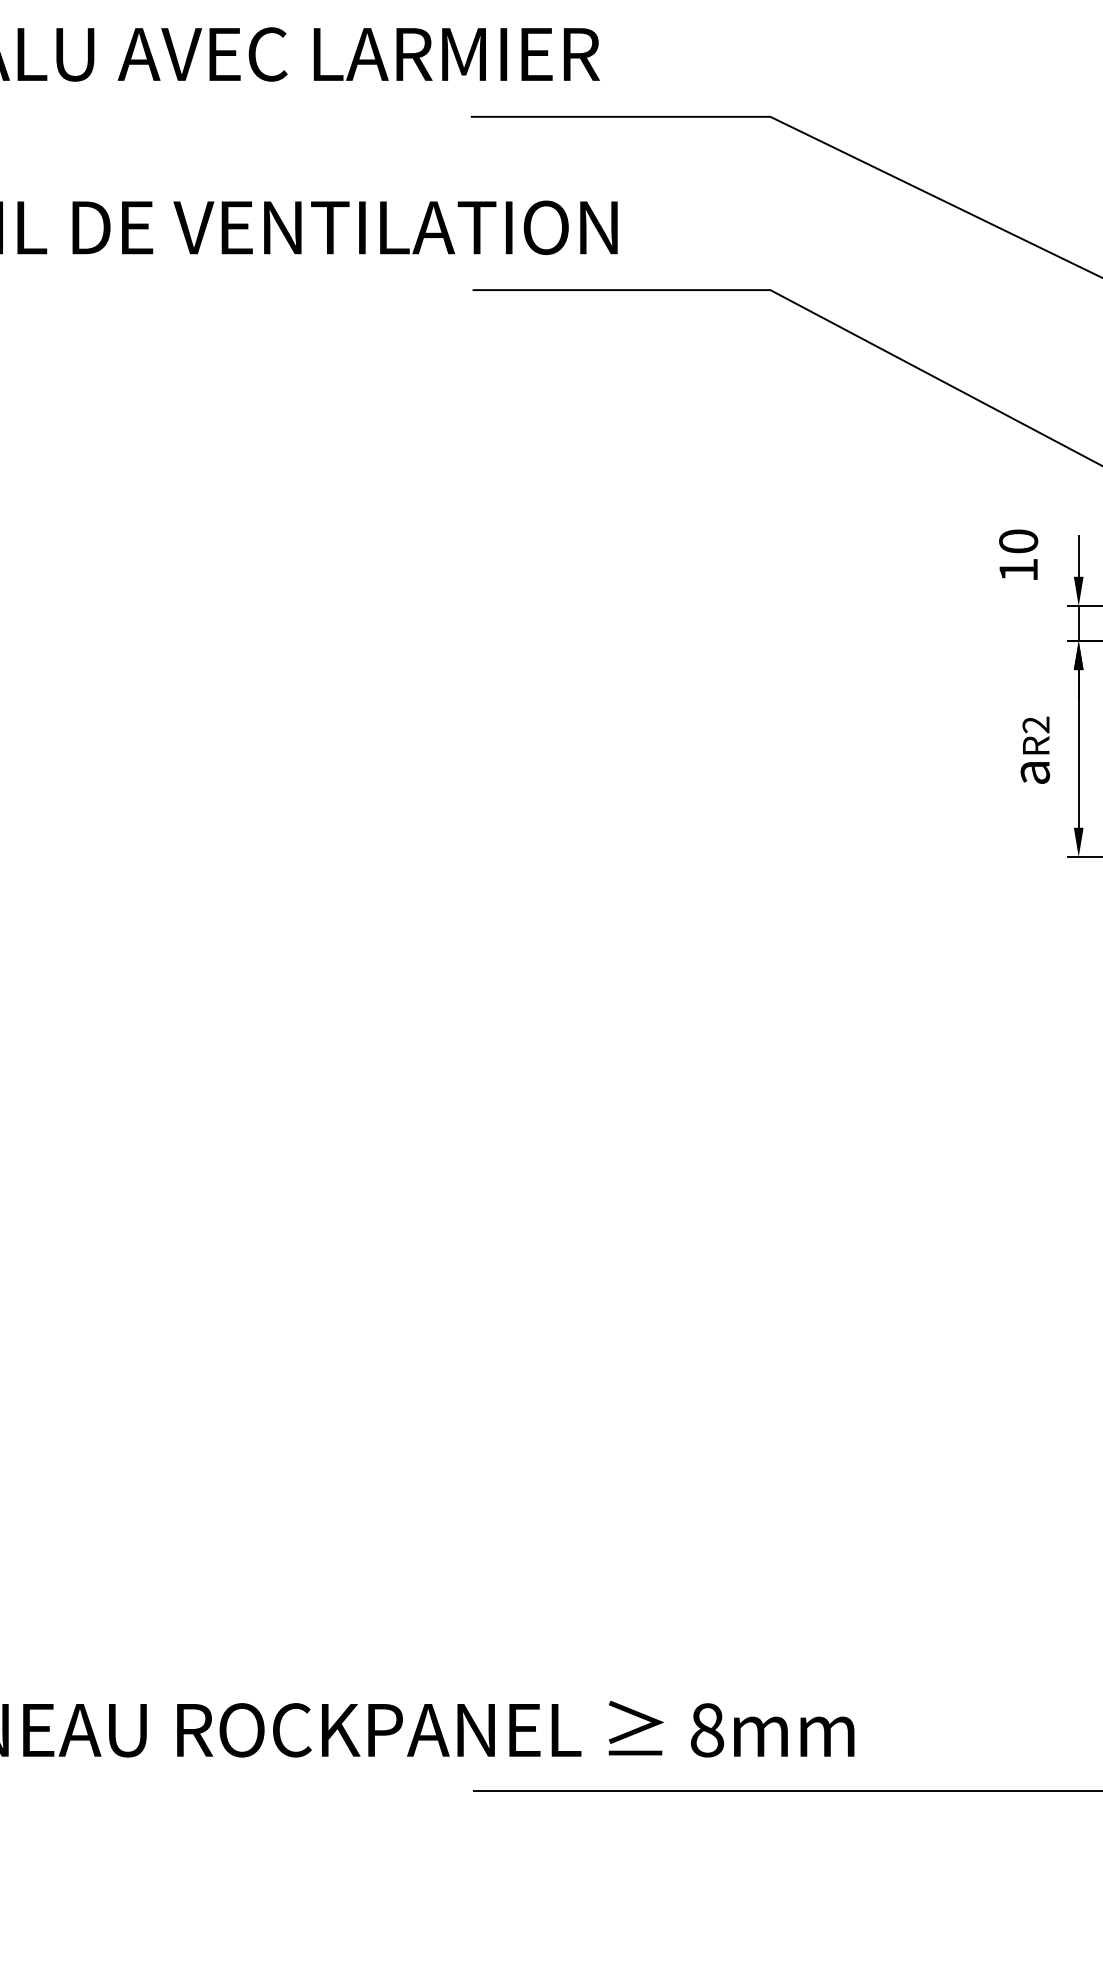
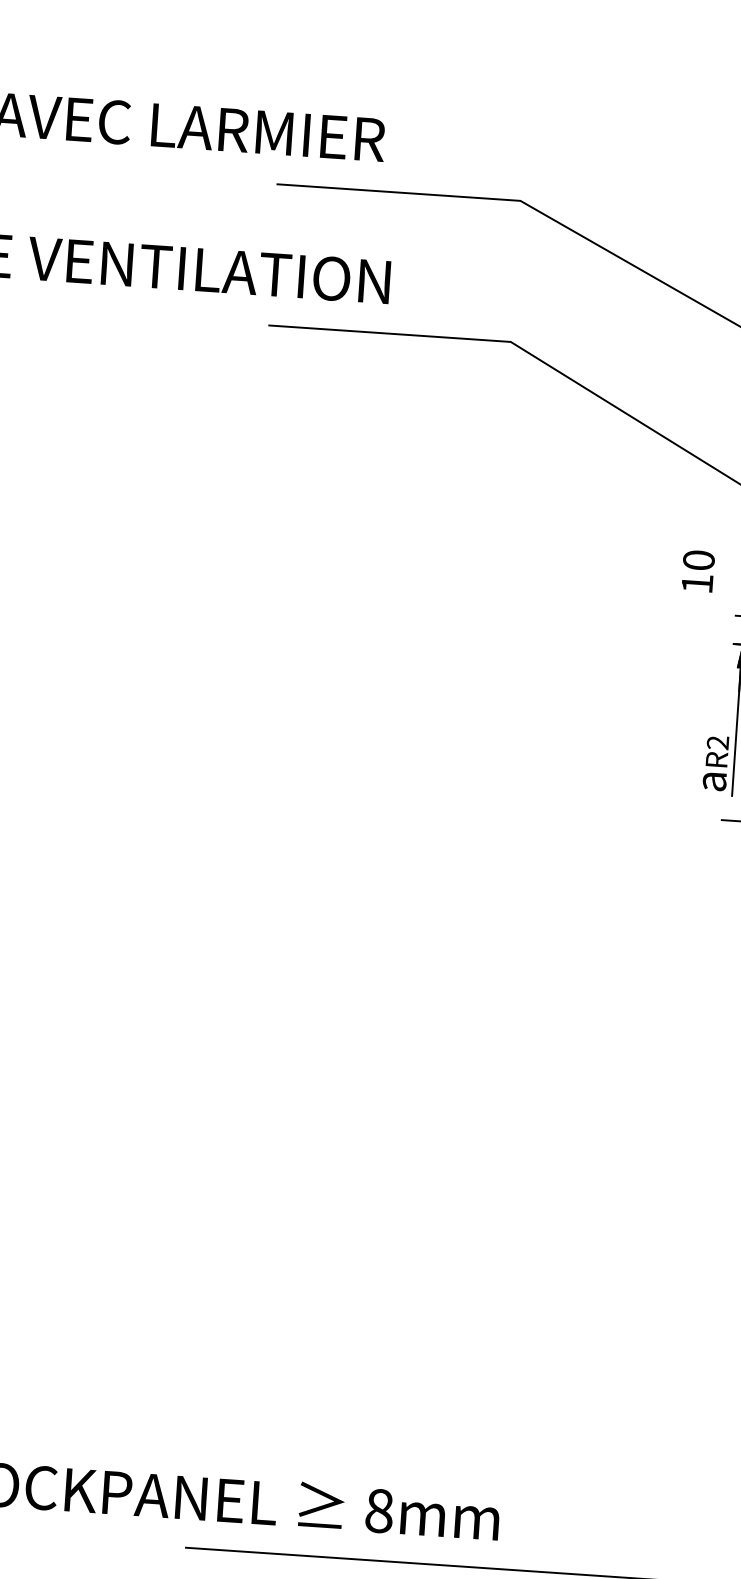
text: (1035, 749) -> (716, 762), moved
fill: (1078, 842) -> (731, 808), removed

